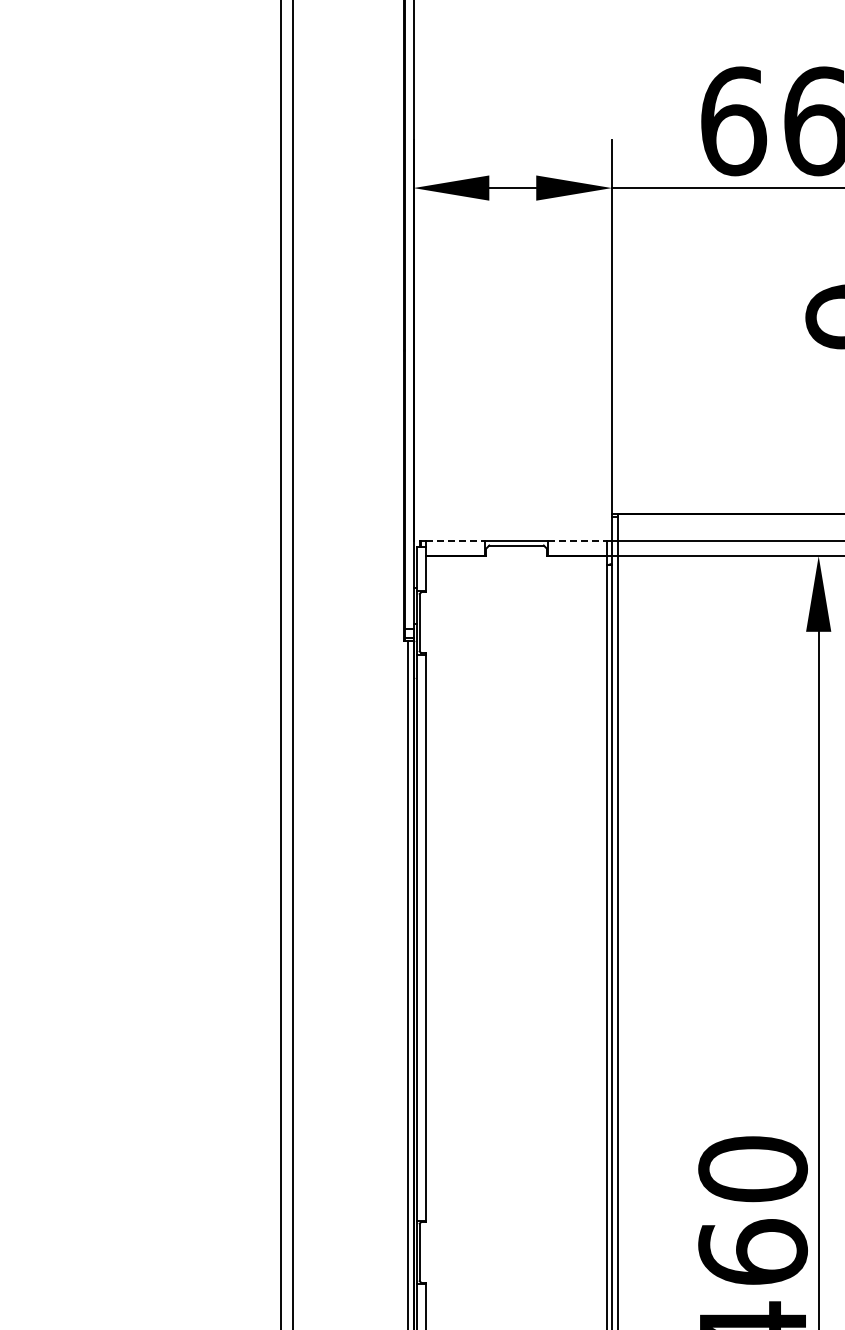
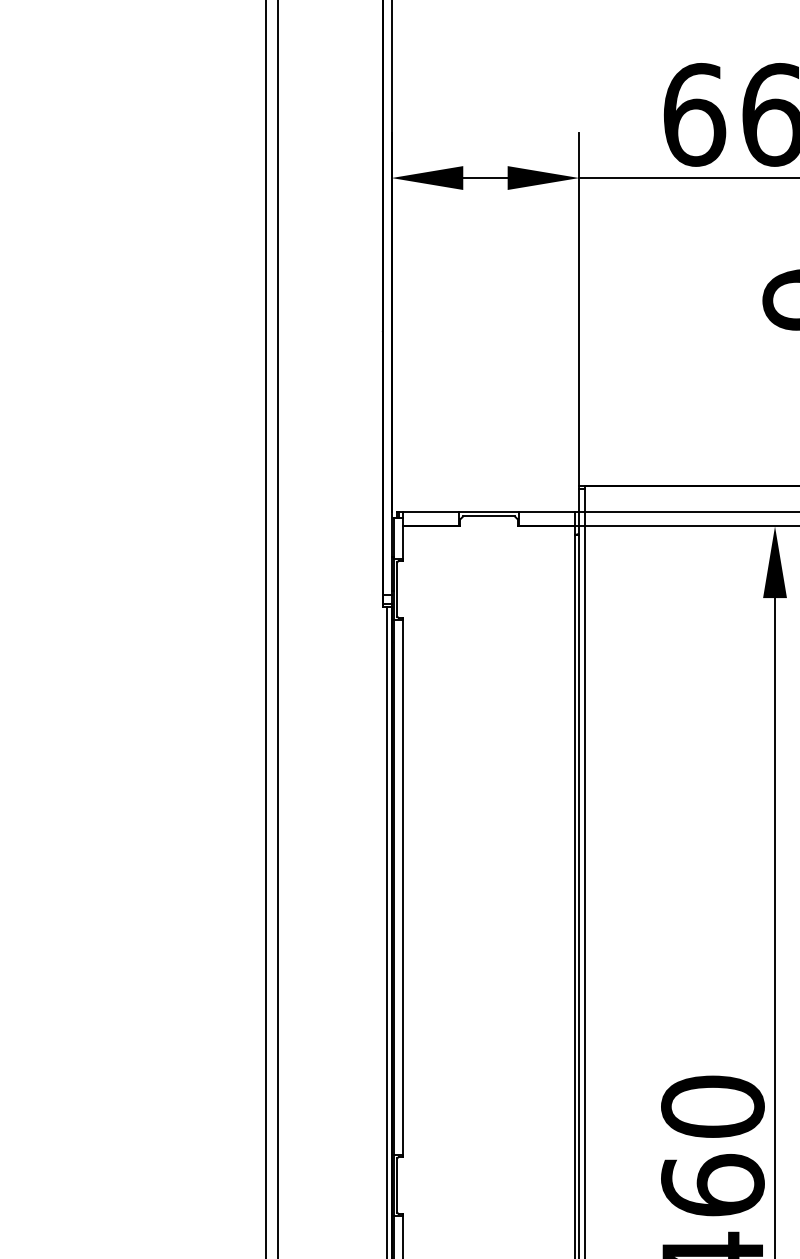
line: (455, 541) -> (431, 512), dashed -> solid
line: (577, 541) -> (546, 512), dashed -> solid

